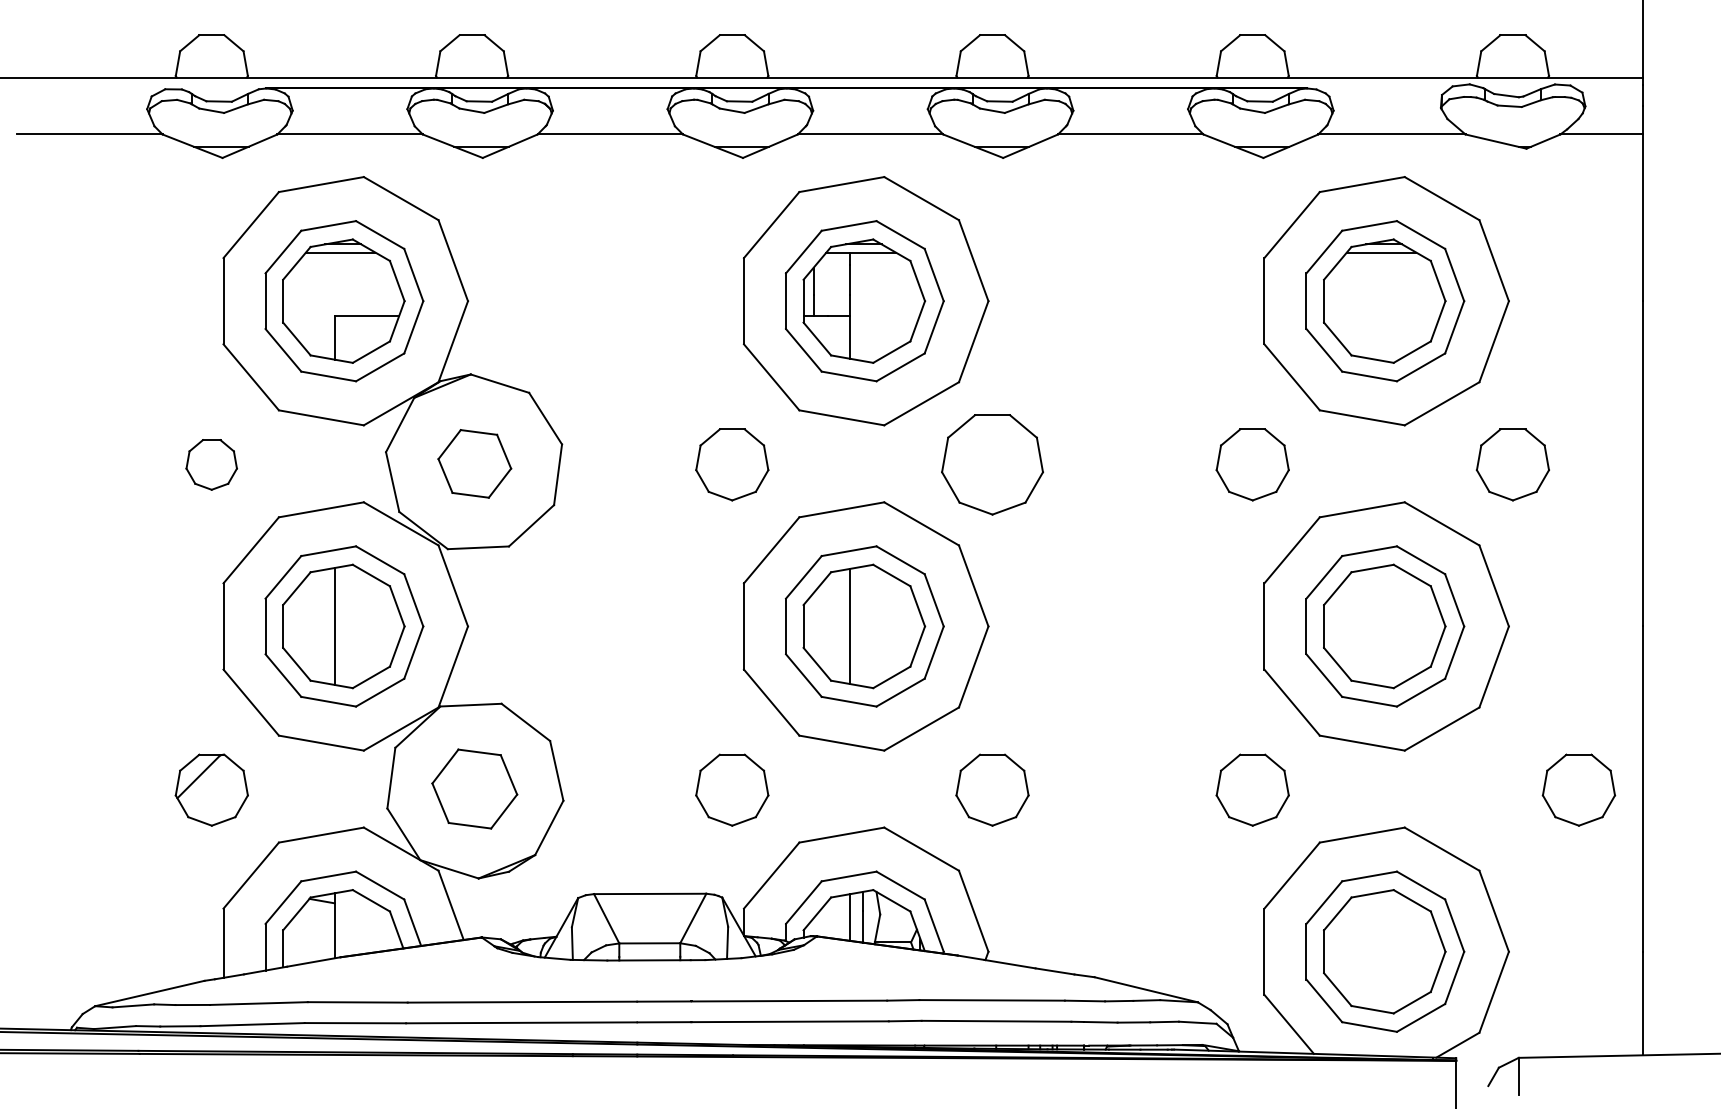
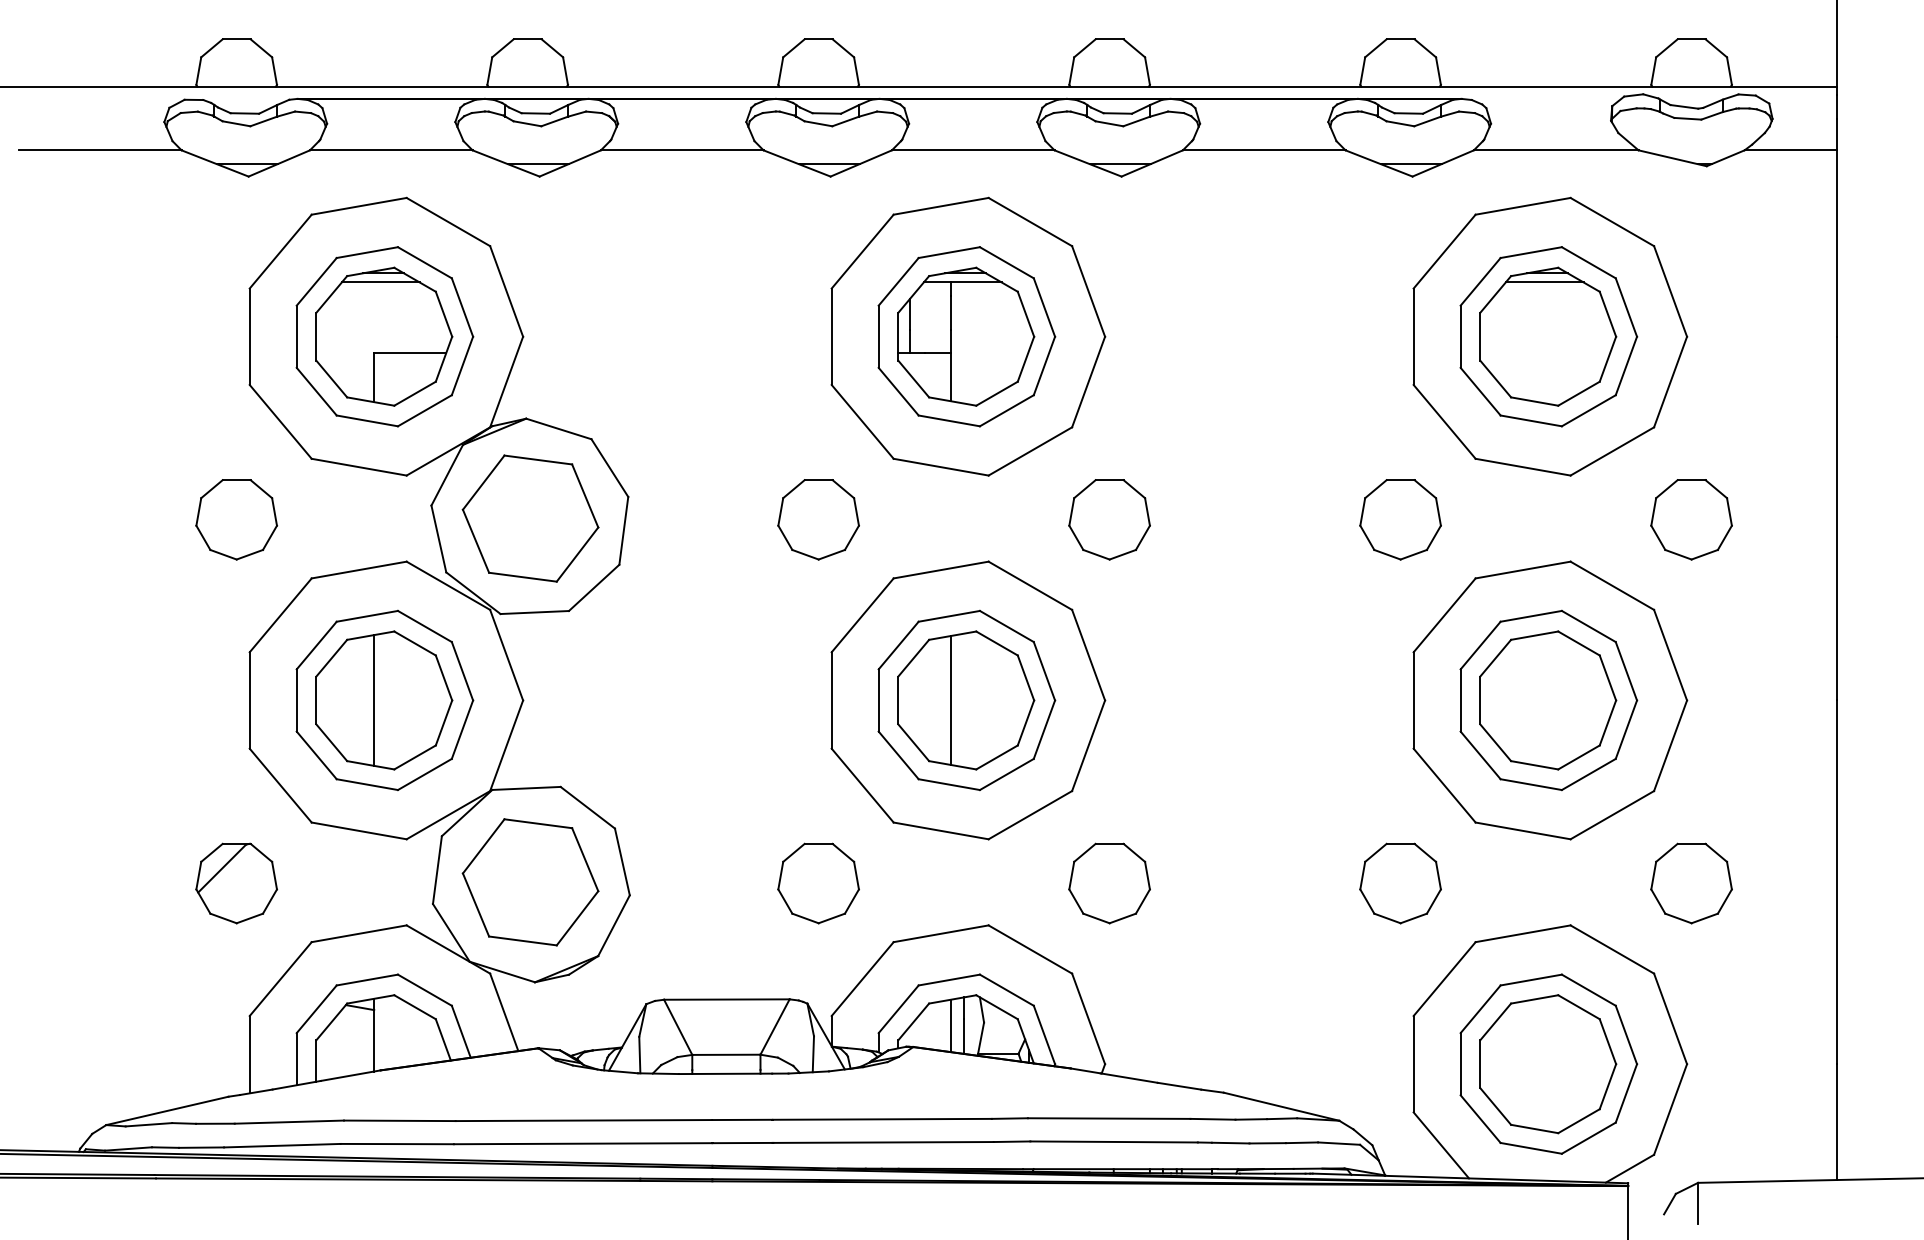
part: (474, 463) -> (530, 518), size x1.67
part: (211, 464) -> (236, 519), size x1.43
part: (992, 464) -> (1109, 519), size x0.71
part: (474, 788) -> (530, 881), size x1.43
part: (1578, 789) -> (1691, 882), moved

